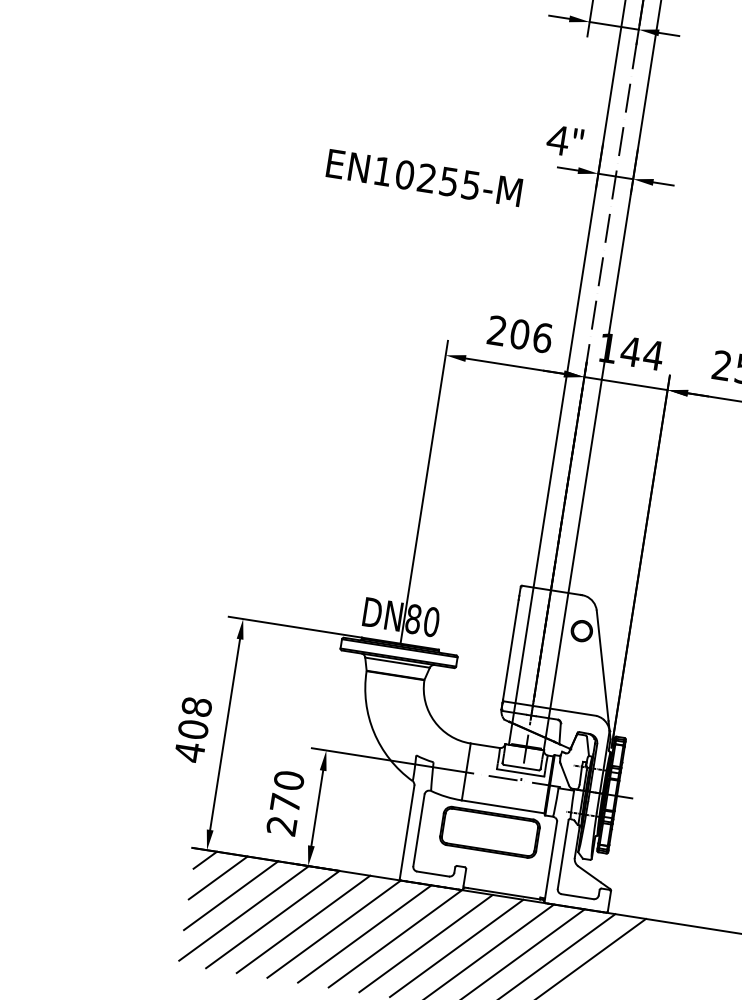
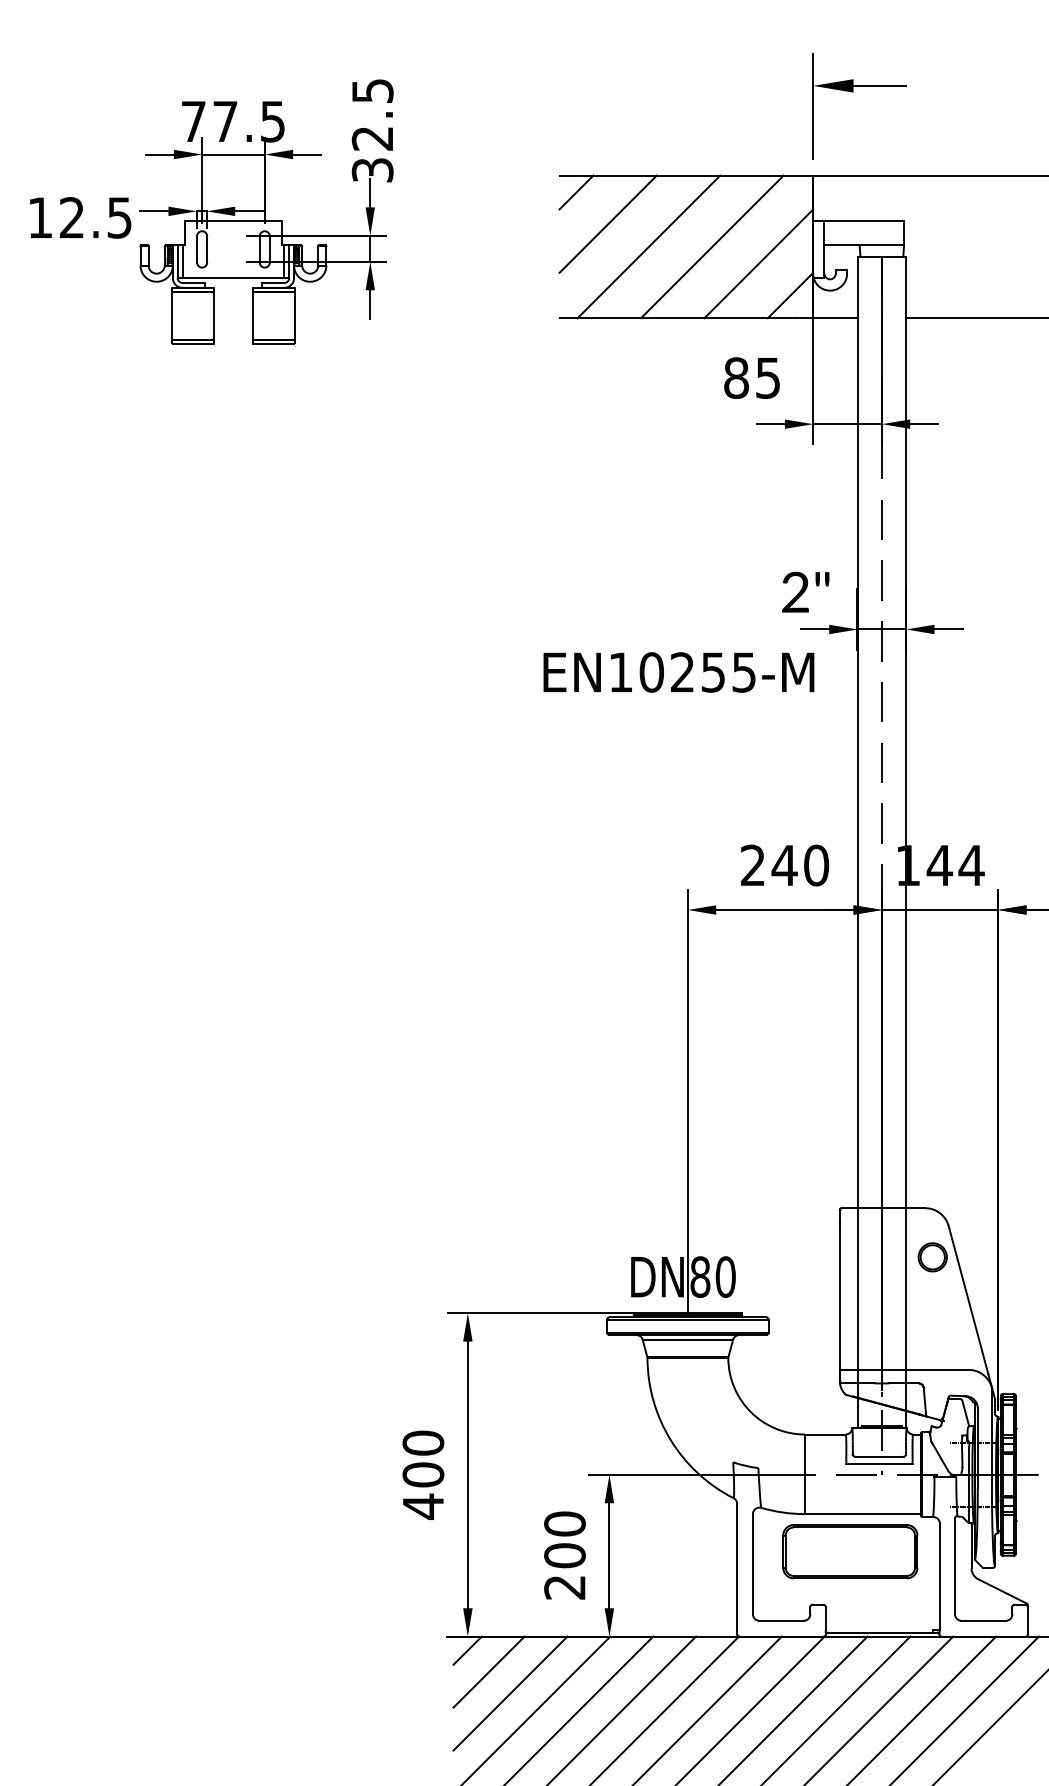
text: (558, 139) -> (795, 591), 4" -> 2"
text: (424, 177) -> (678, 672), moved
text: (531, 336) -> (800, 865), 206 -> 240
text: (197, 706) -> (423, 1442), 408 -> 400
text: (285, 803) -> (564, 1555), 270 -> 200

